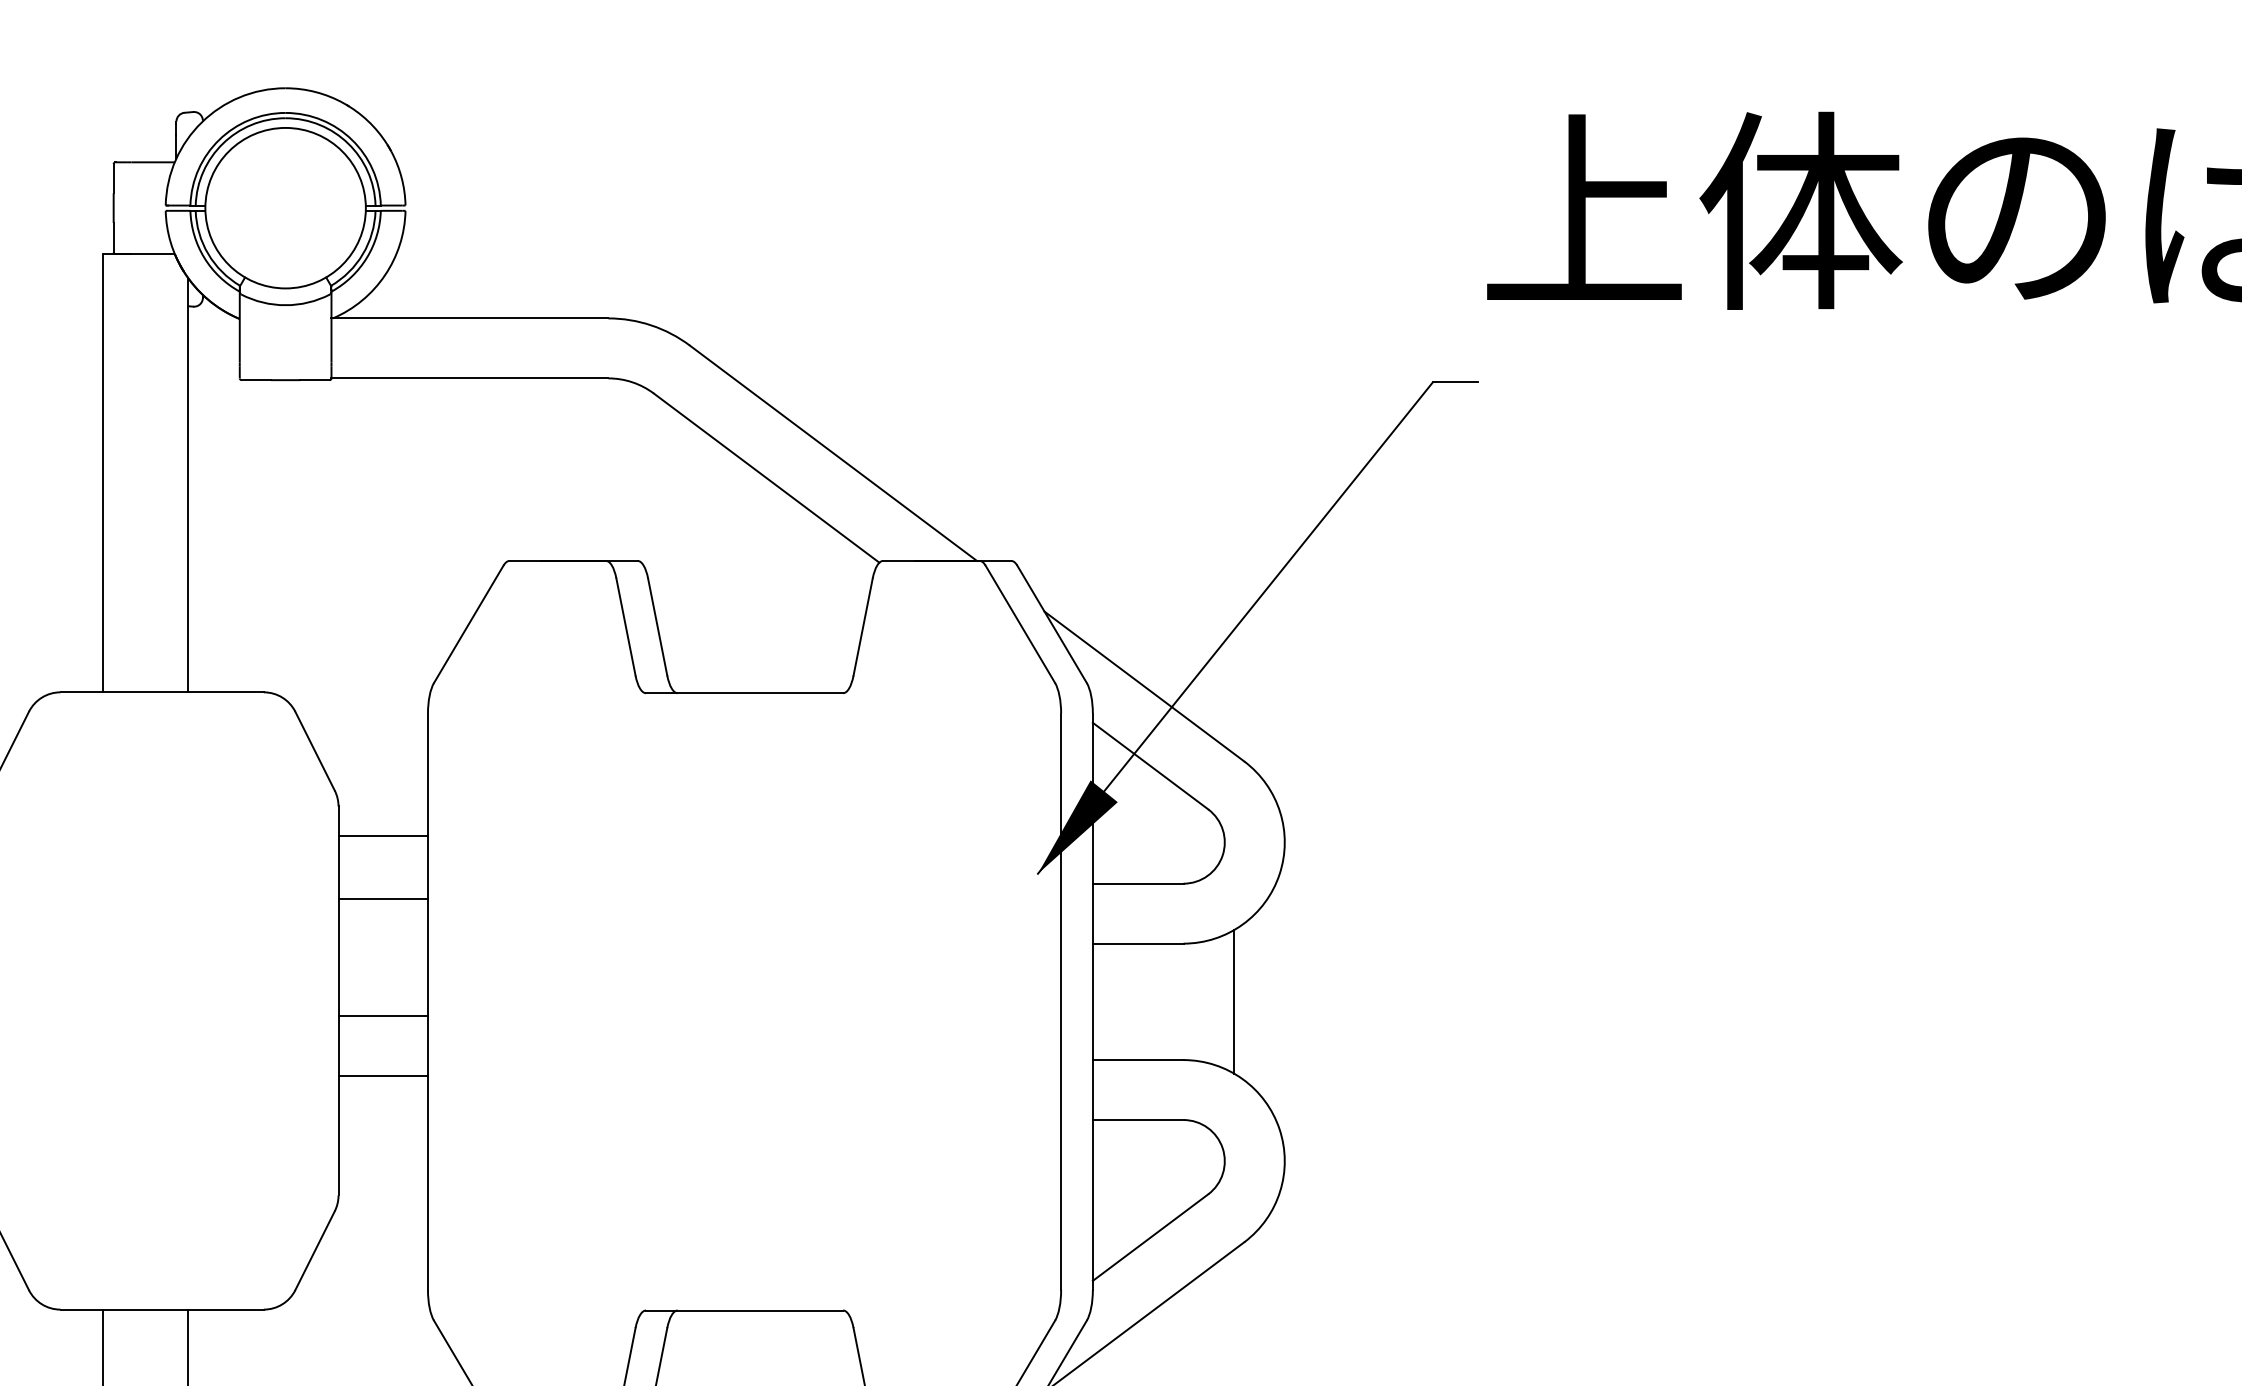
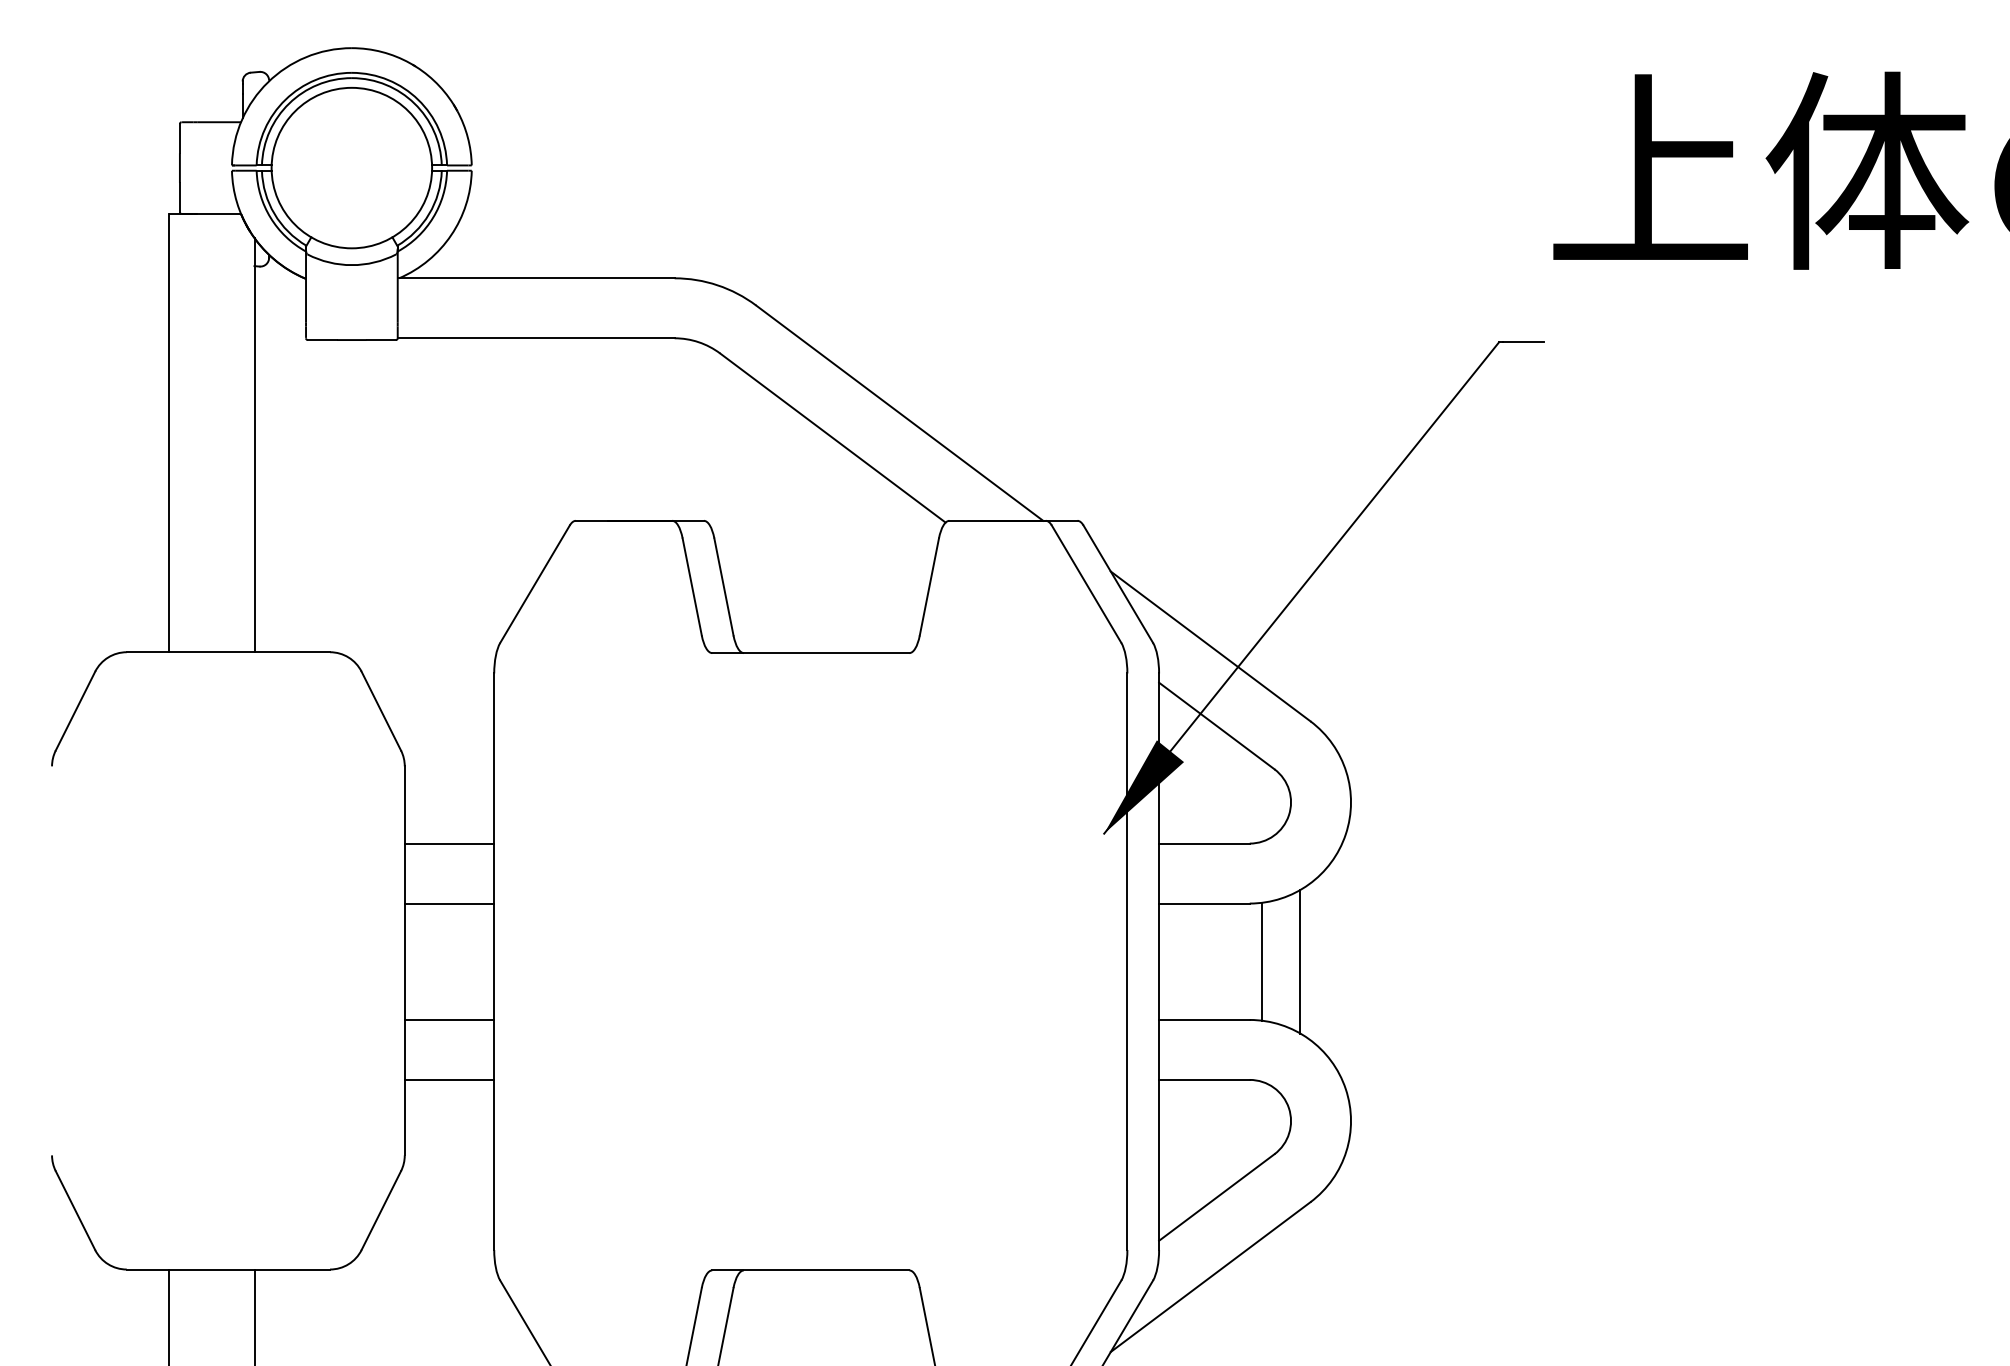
line: (382, 835) -> (448, 843), moved
line: (382, 898) -> (448, 903), moved
line: (1195, 1001) -> (1261, 961), added
line: (382, 1016) -> (448, 1020), moved
line: (382, 1076) -> (448, 1080), moved

